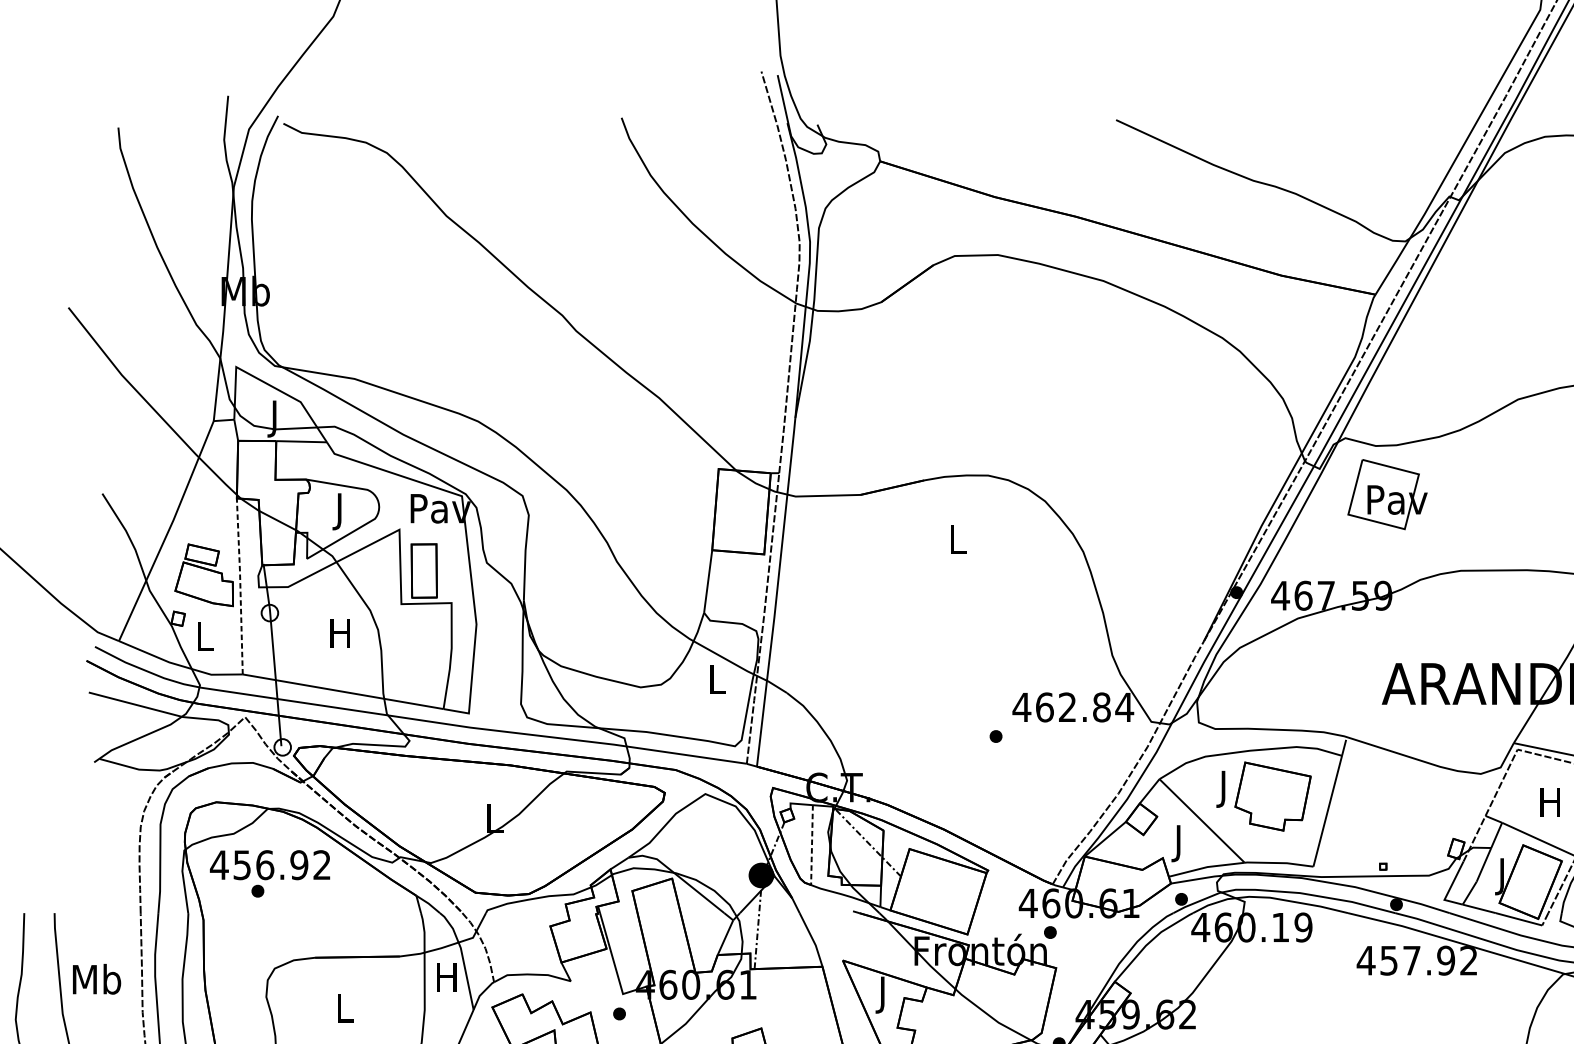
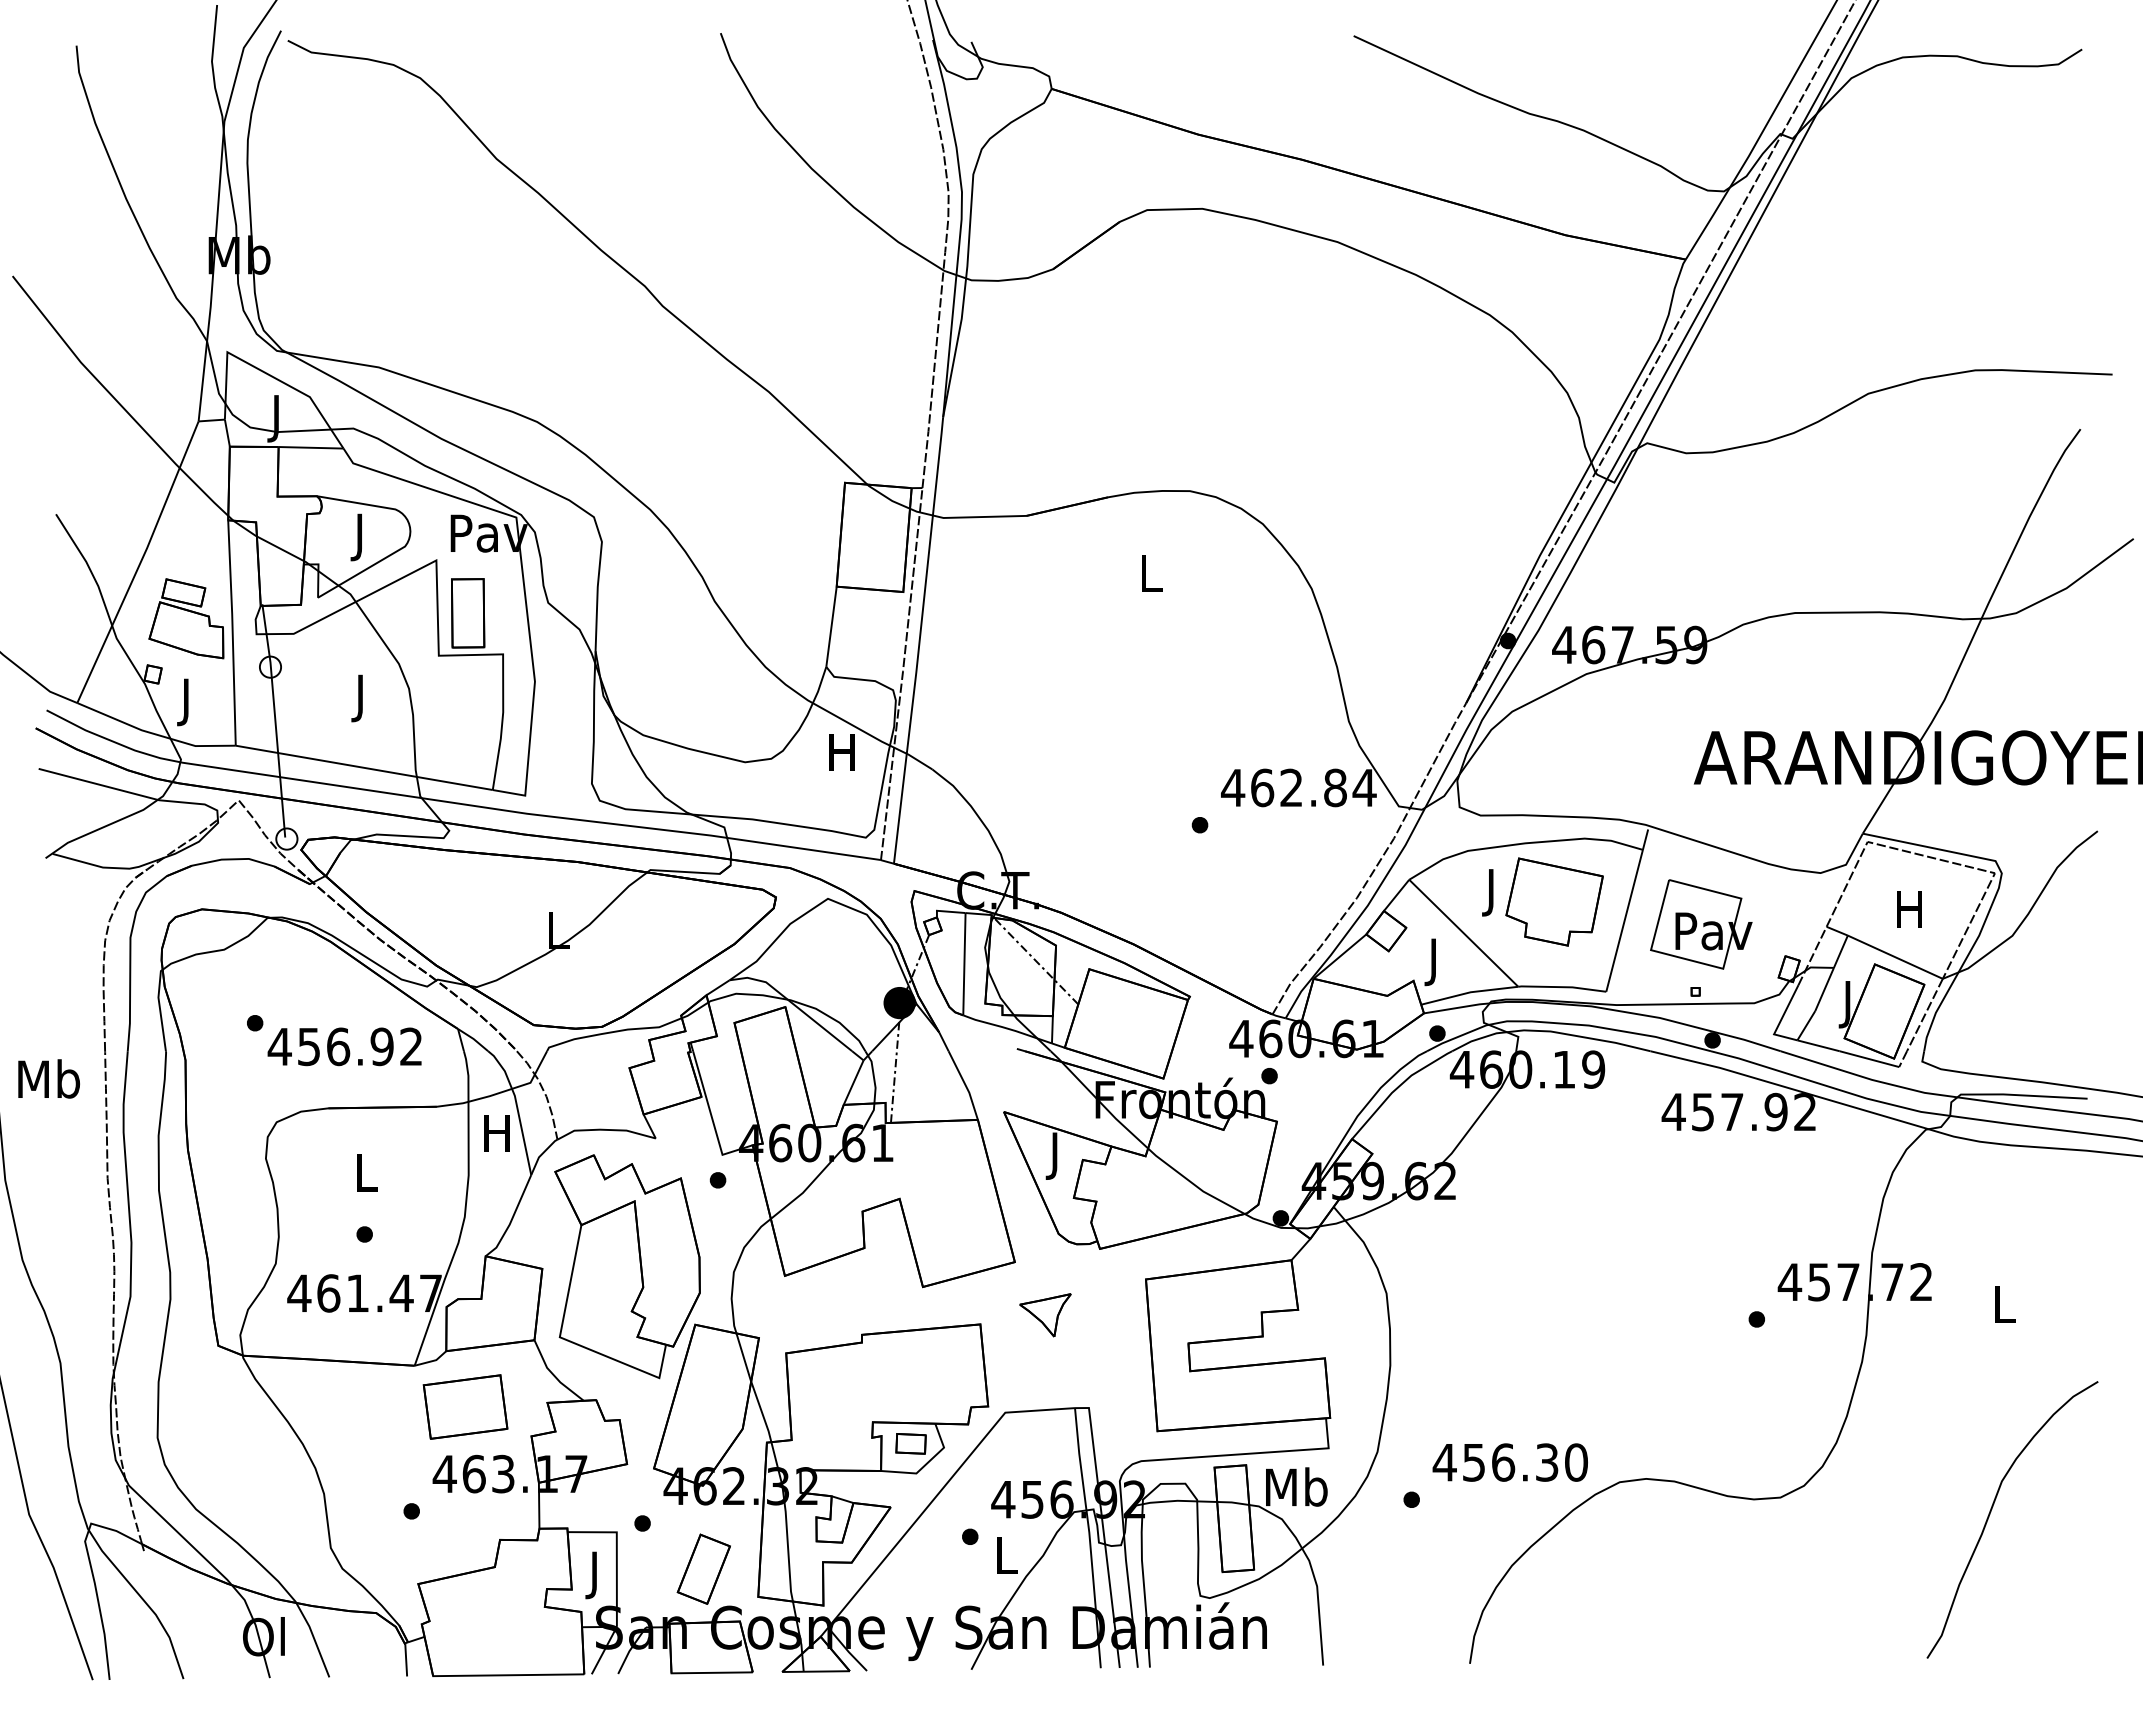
part: (1387, 494) -> (1701, 924), moved
line: (240, 585) -> (232, 631), dashed -> solid
text: (340, 637) -> (360, 698), H -> J
text: (205, 640) -> (187, 702), L -> J
text: (715, 679) -> (841, 752), L -> H
line: (812, 845) -> (964, 964), dashed -> solid
text: (269, 864) -> (344, 1046), moved
text: (96, 978) -> (48, 1078), moved

